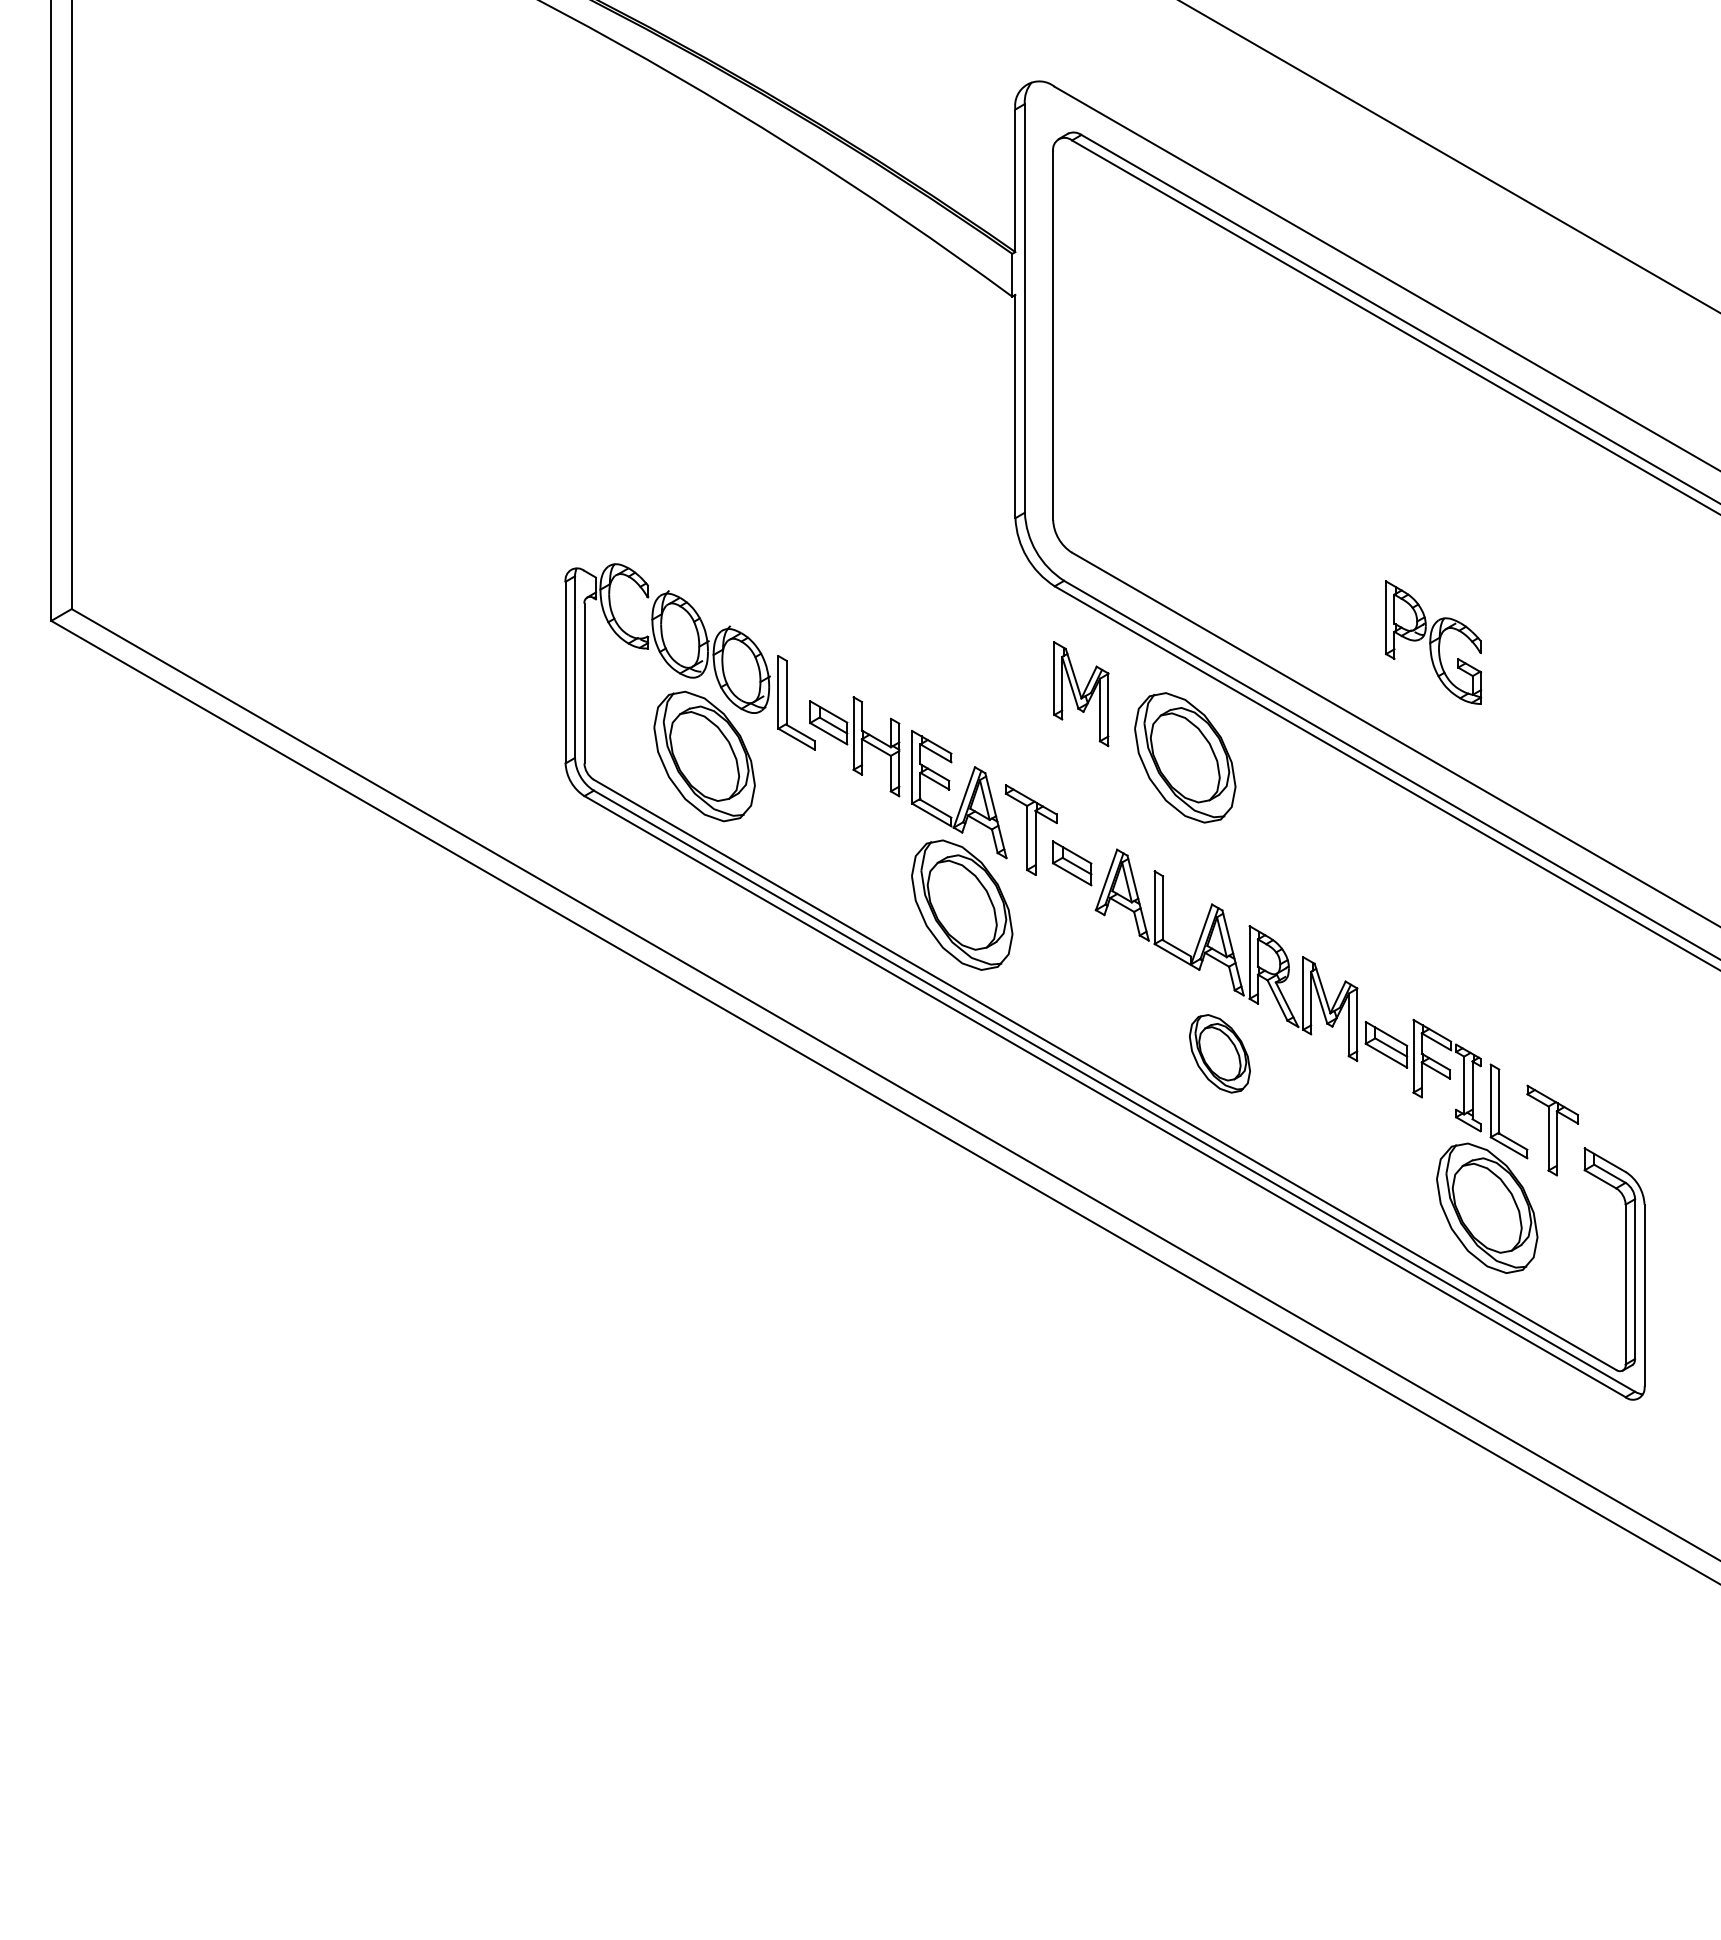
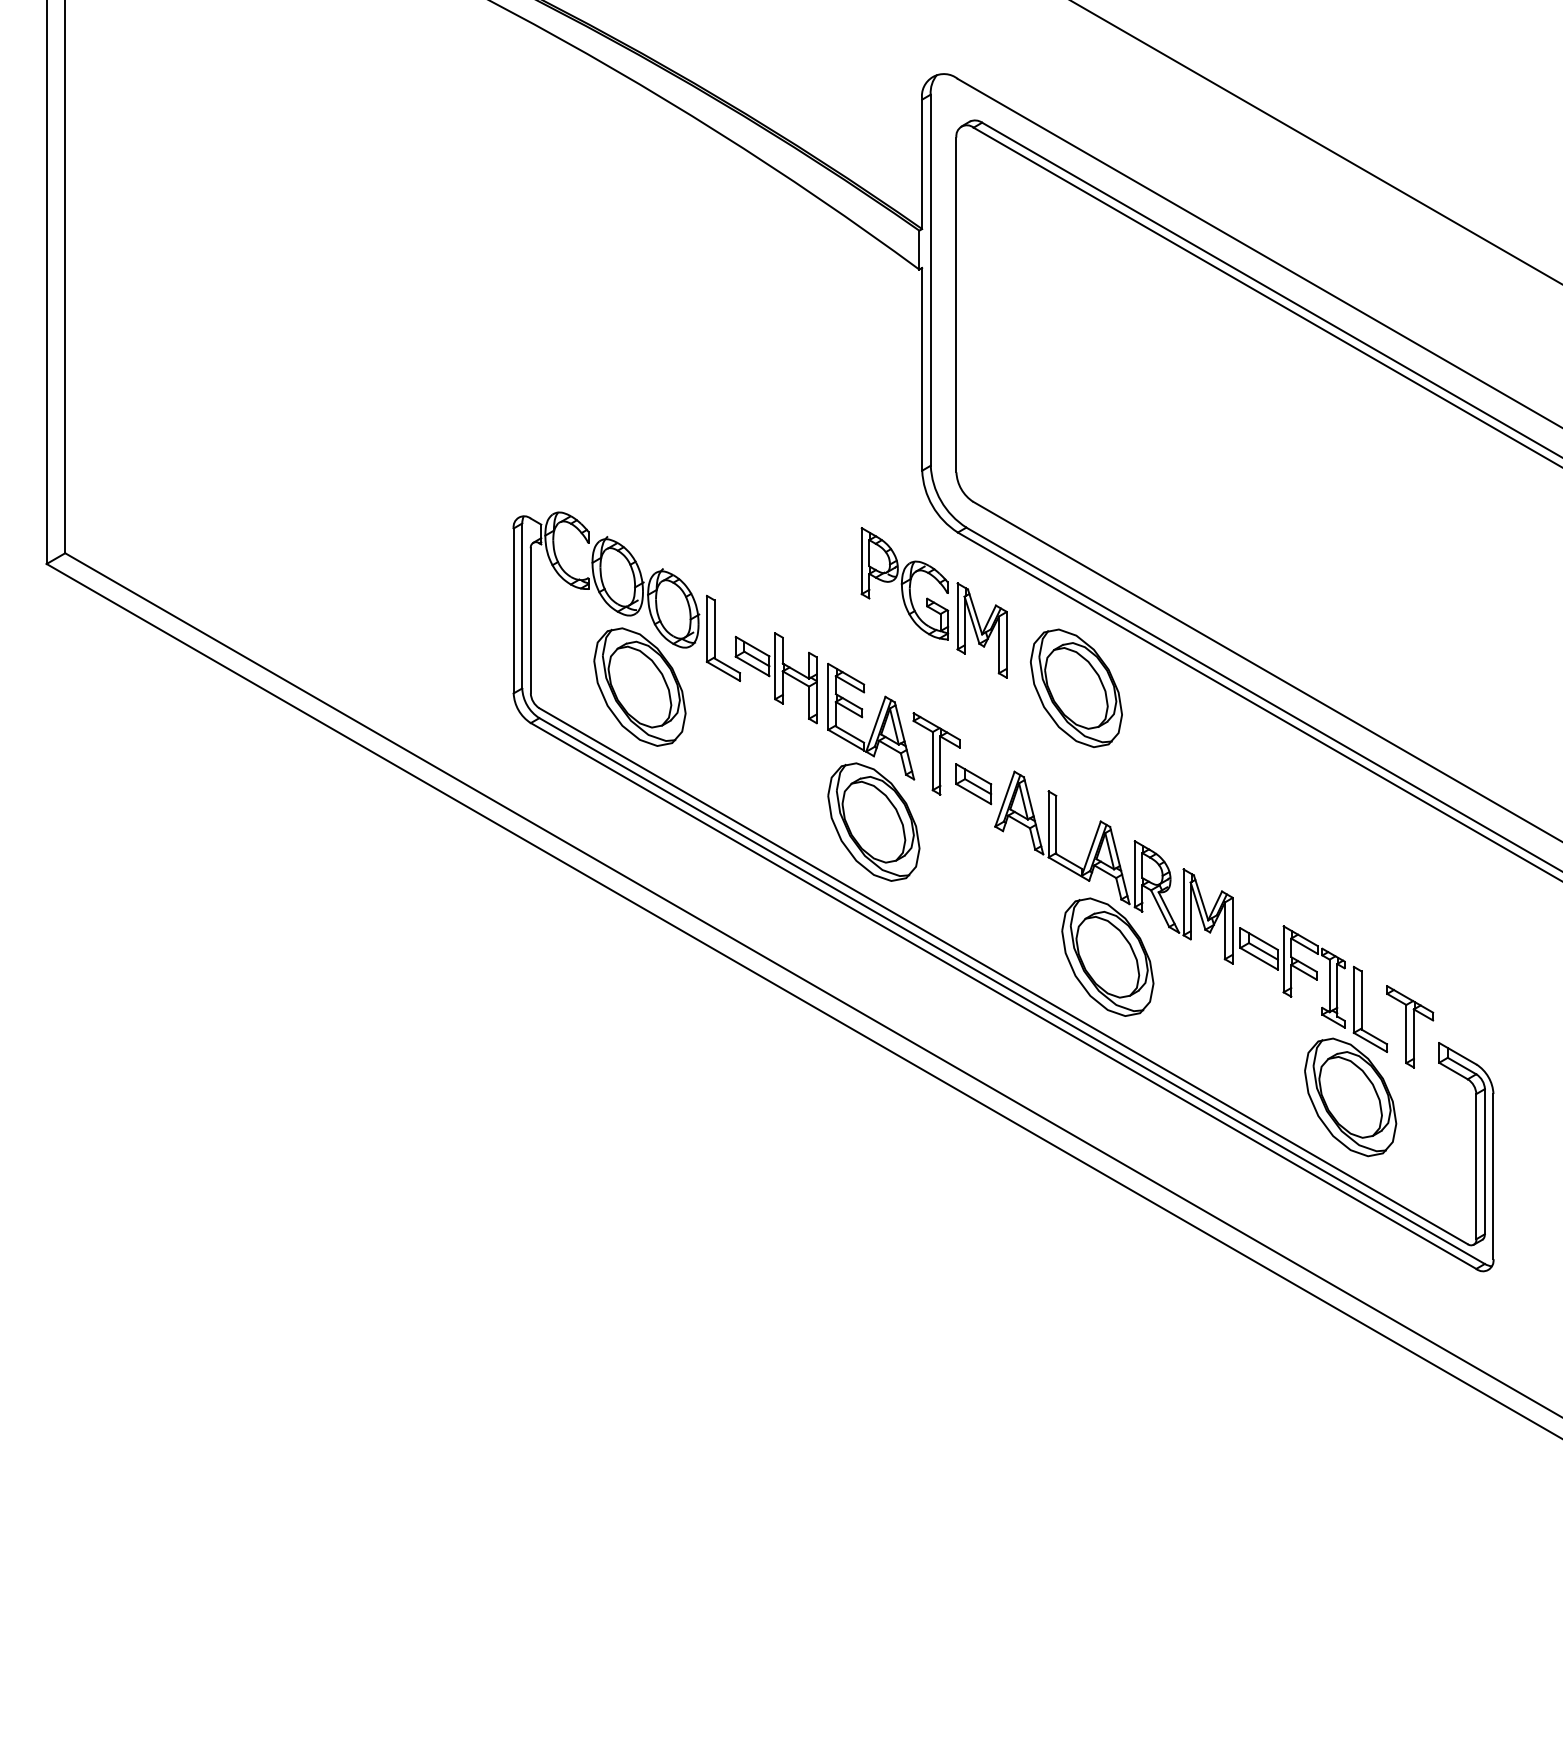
part: (1433, 642) -> (904, 583), moved
part: (1219, 1053) -> (1107, 956), size x1.67

